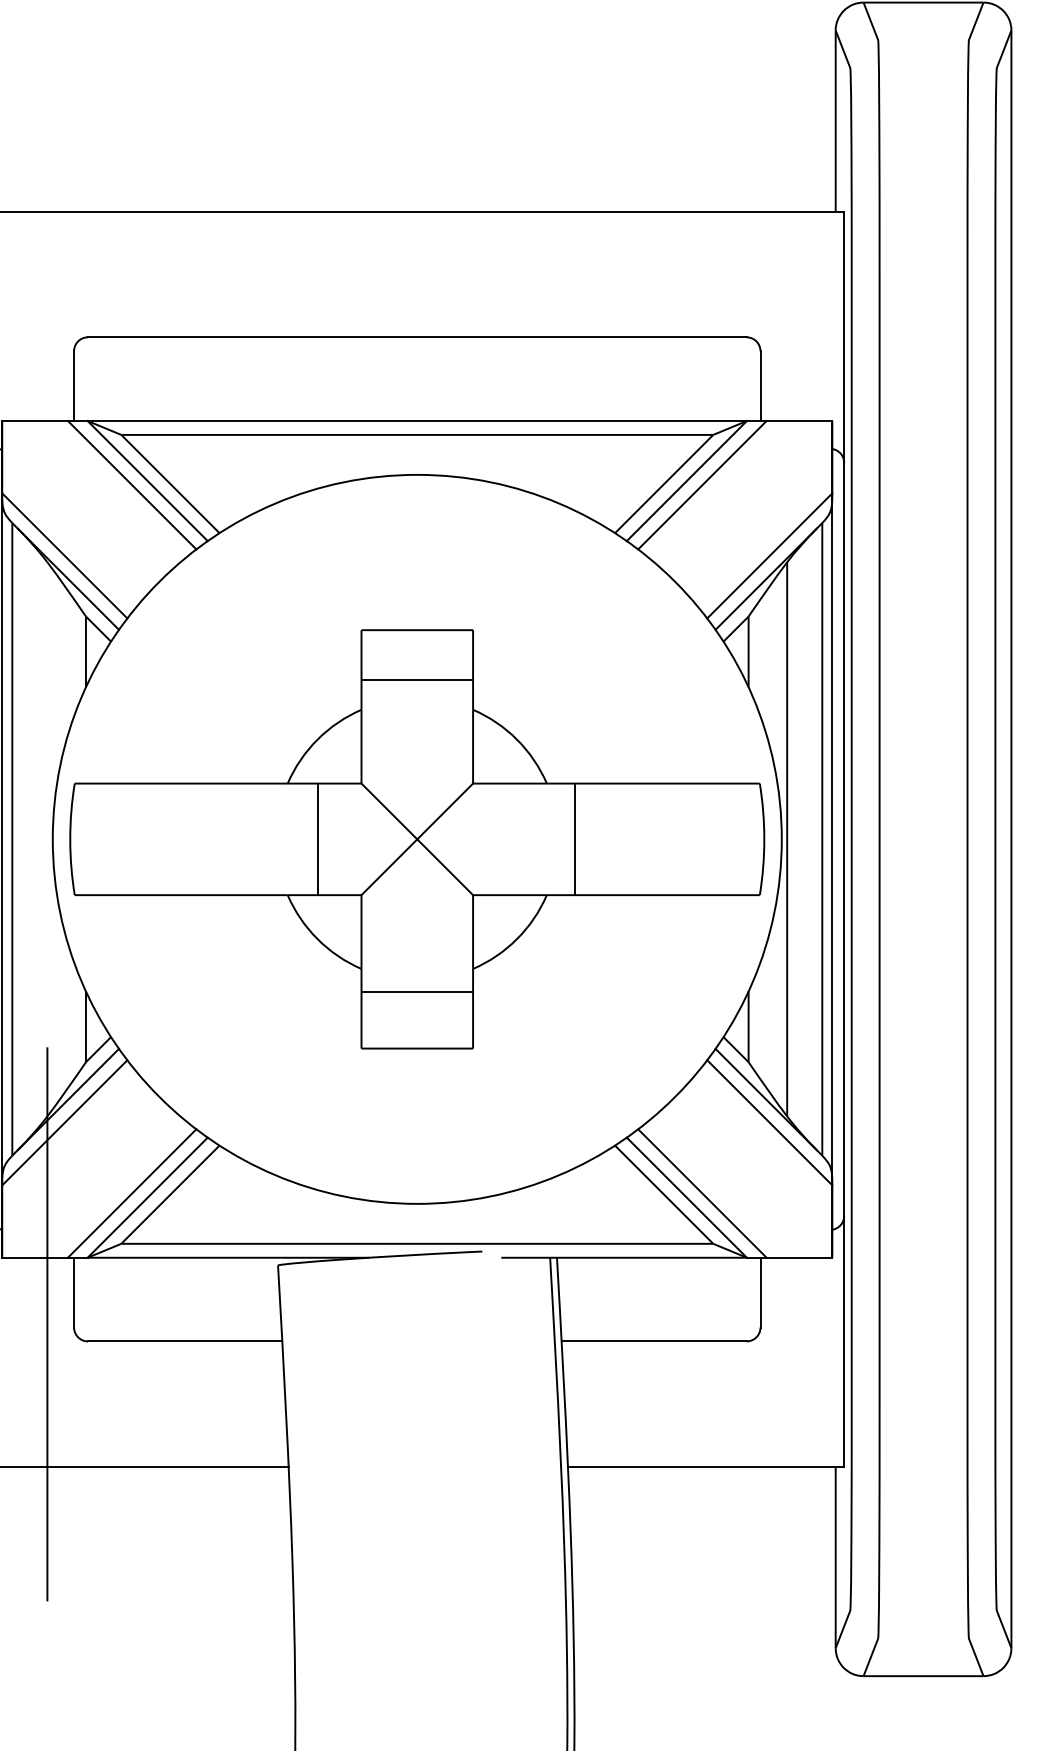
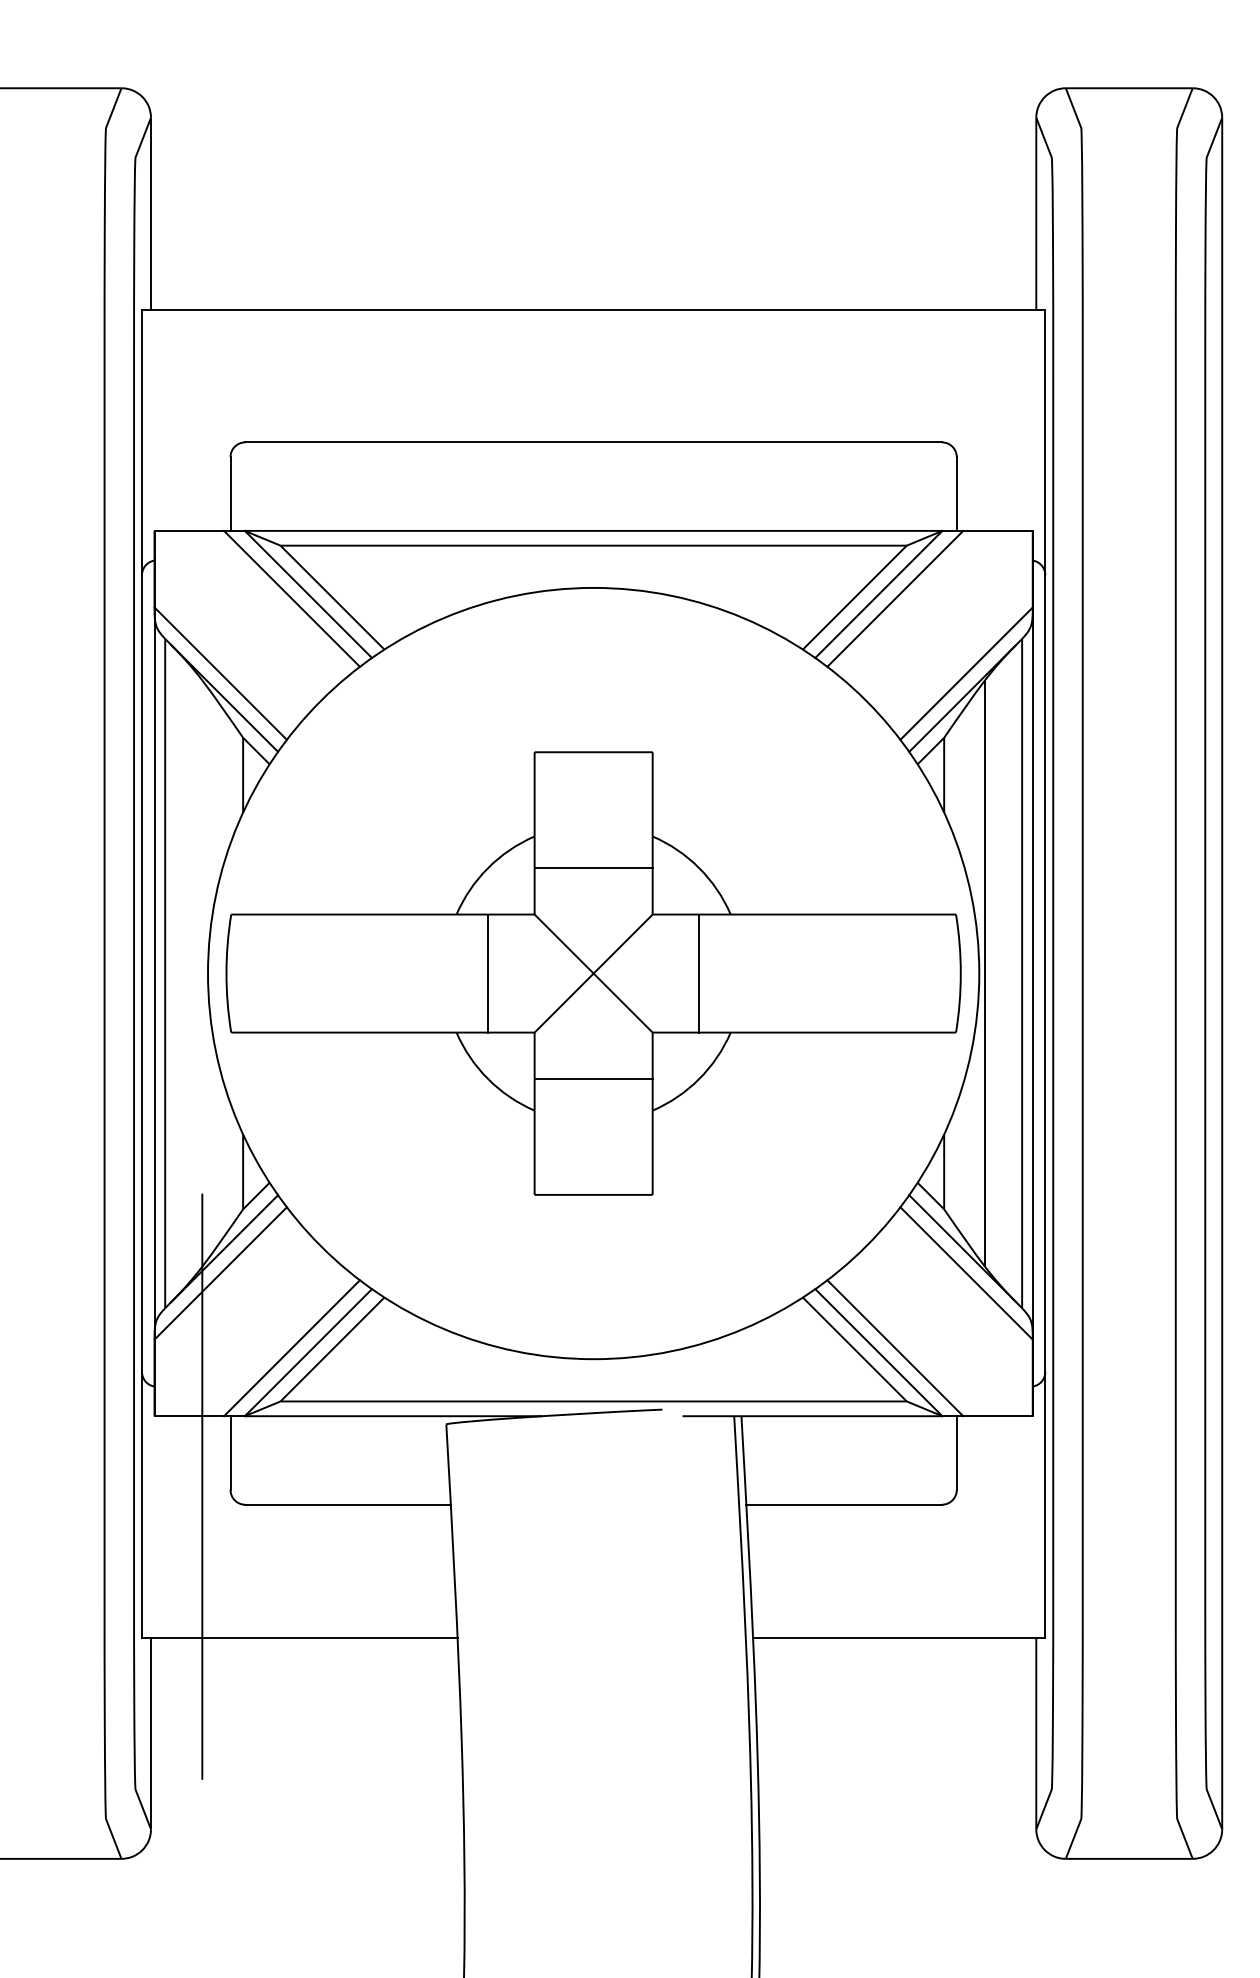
line: (417, 680) -> (593, 868), moved
line: (574, 839) -> (698, 973), moved
line: (417, 991) -> (593, 1078), moved

